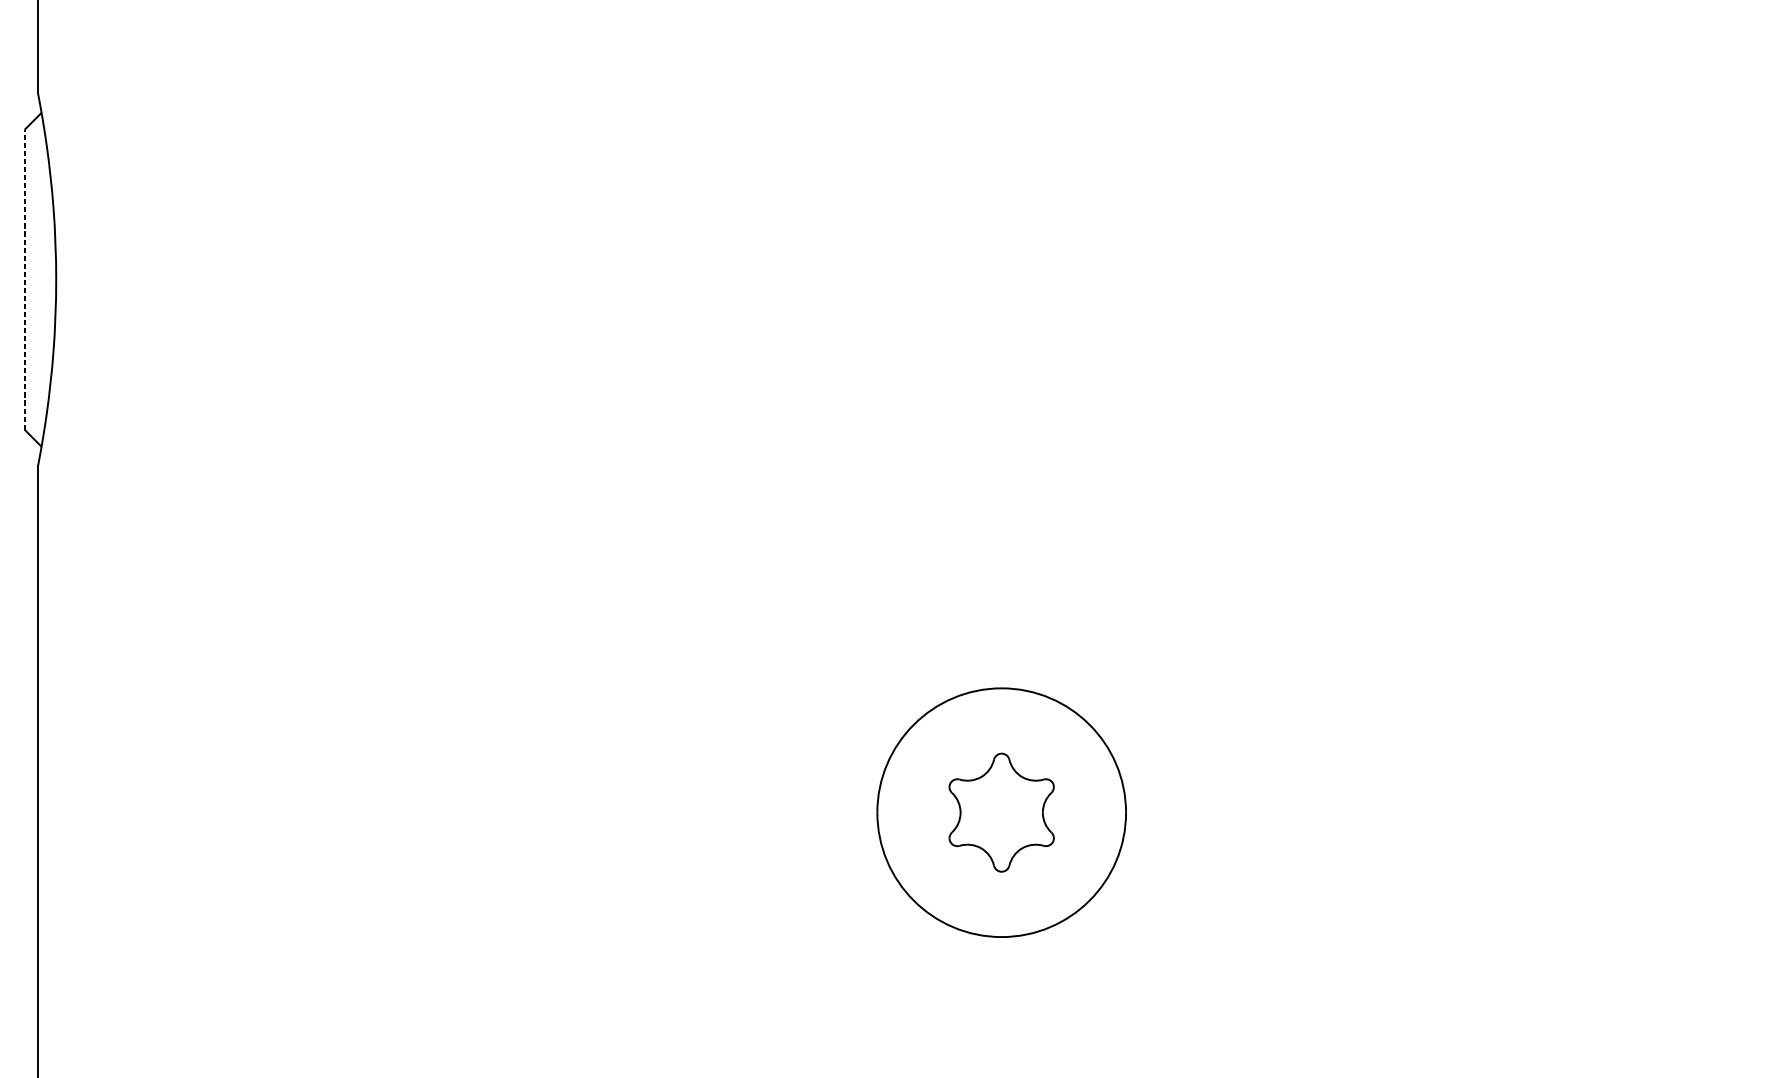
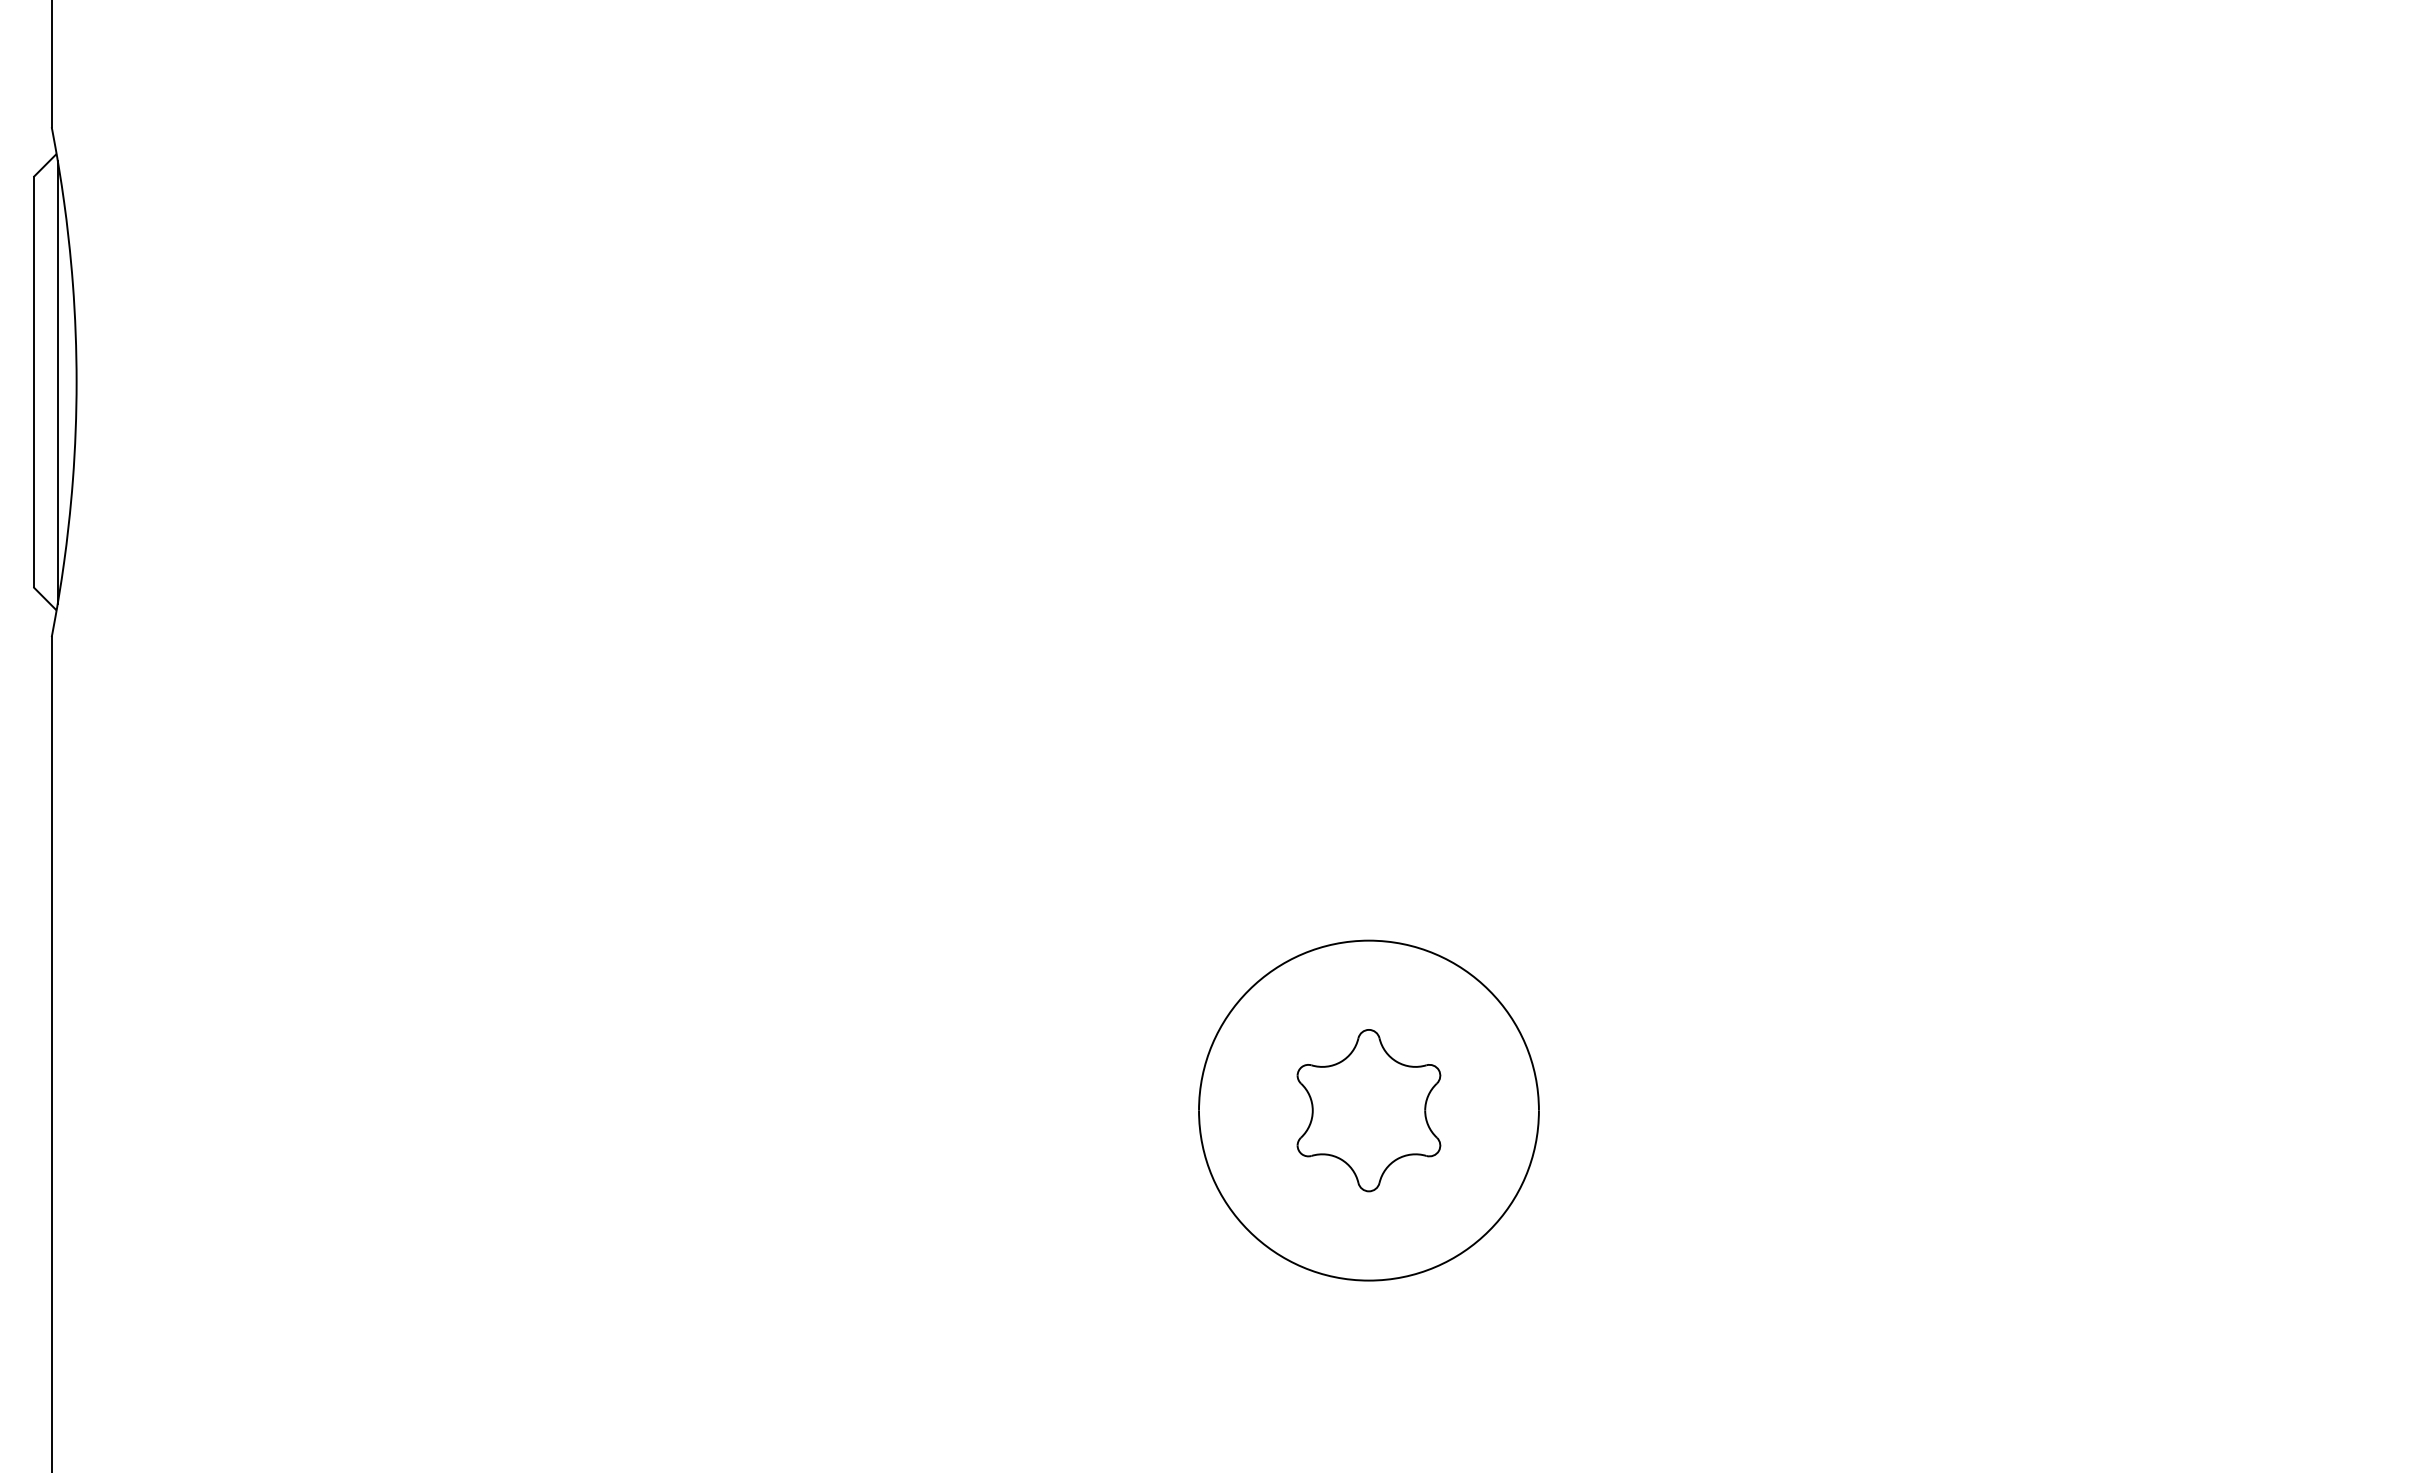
line: (42, 279) -> (57, 381), added
line: (24, 280) -> (33, 382), dashed -> solid

